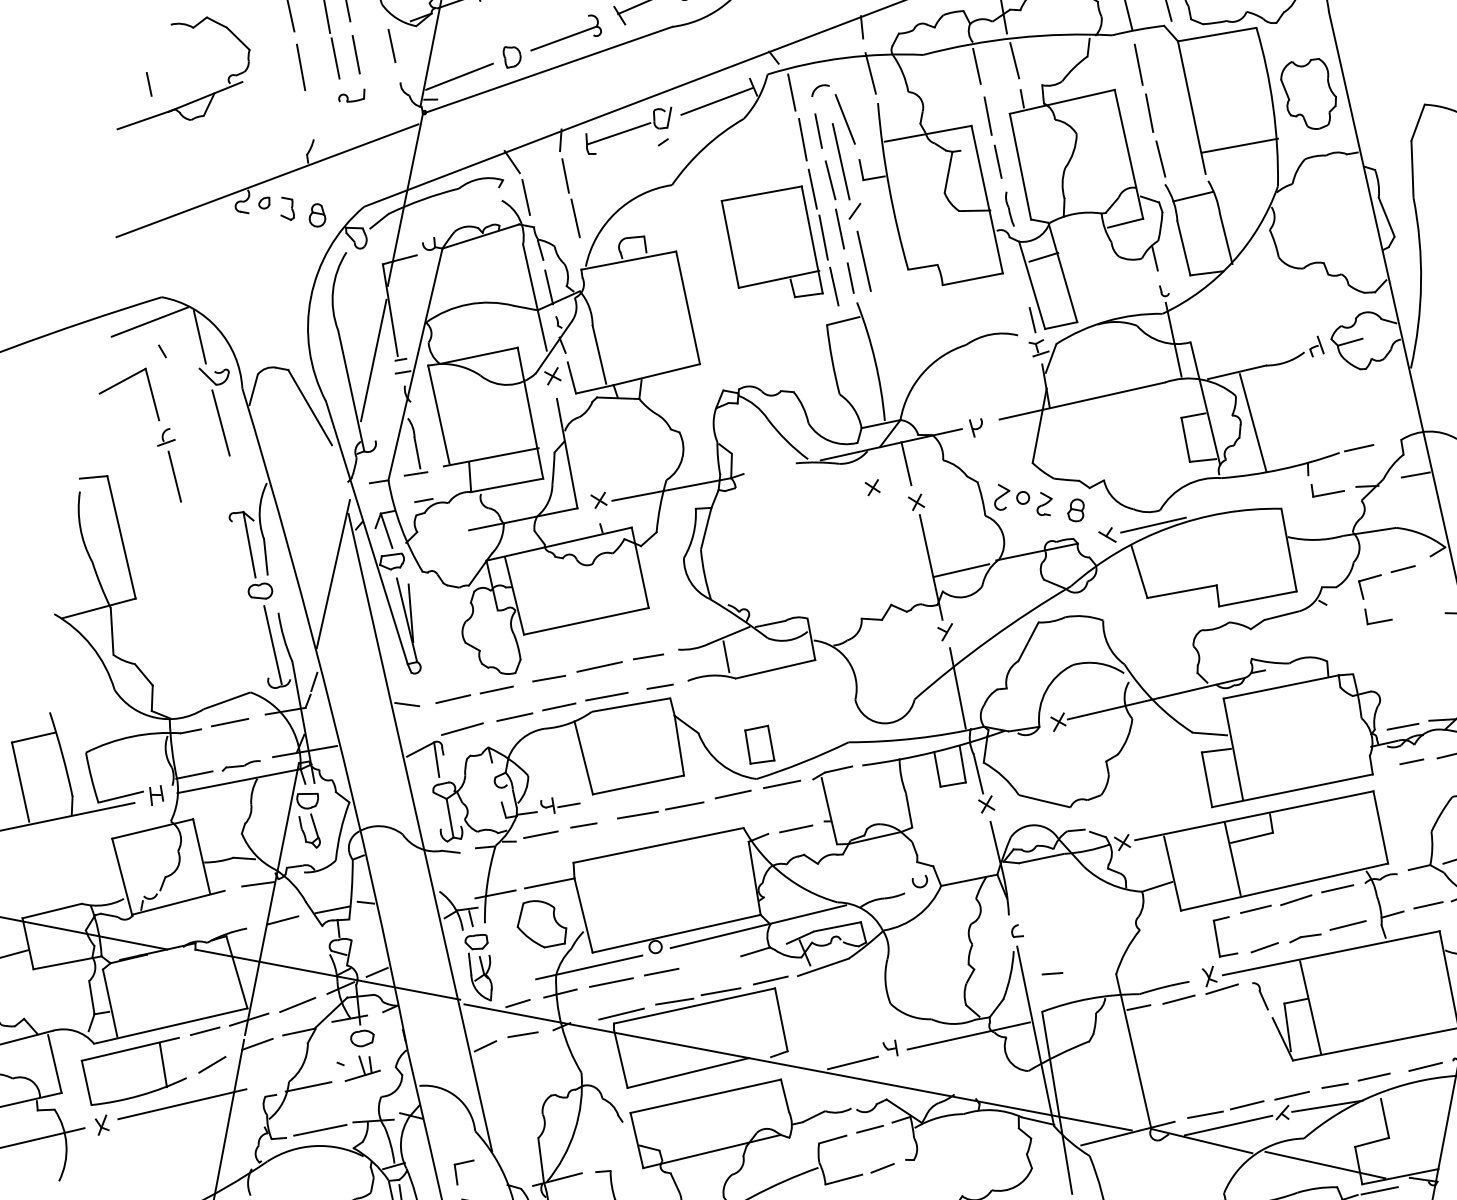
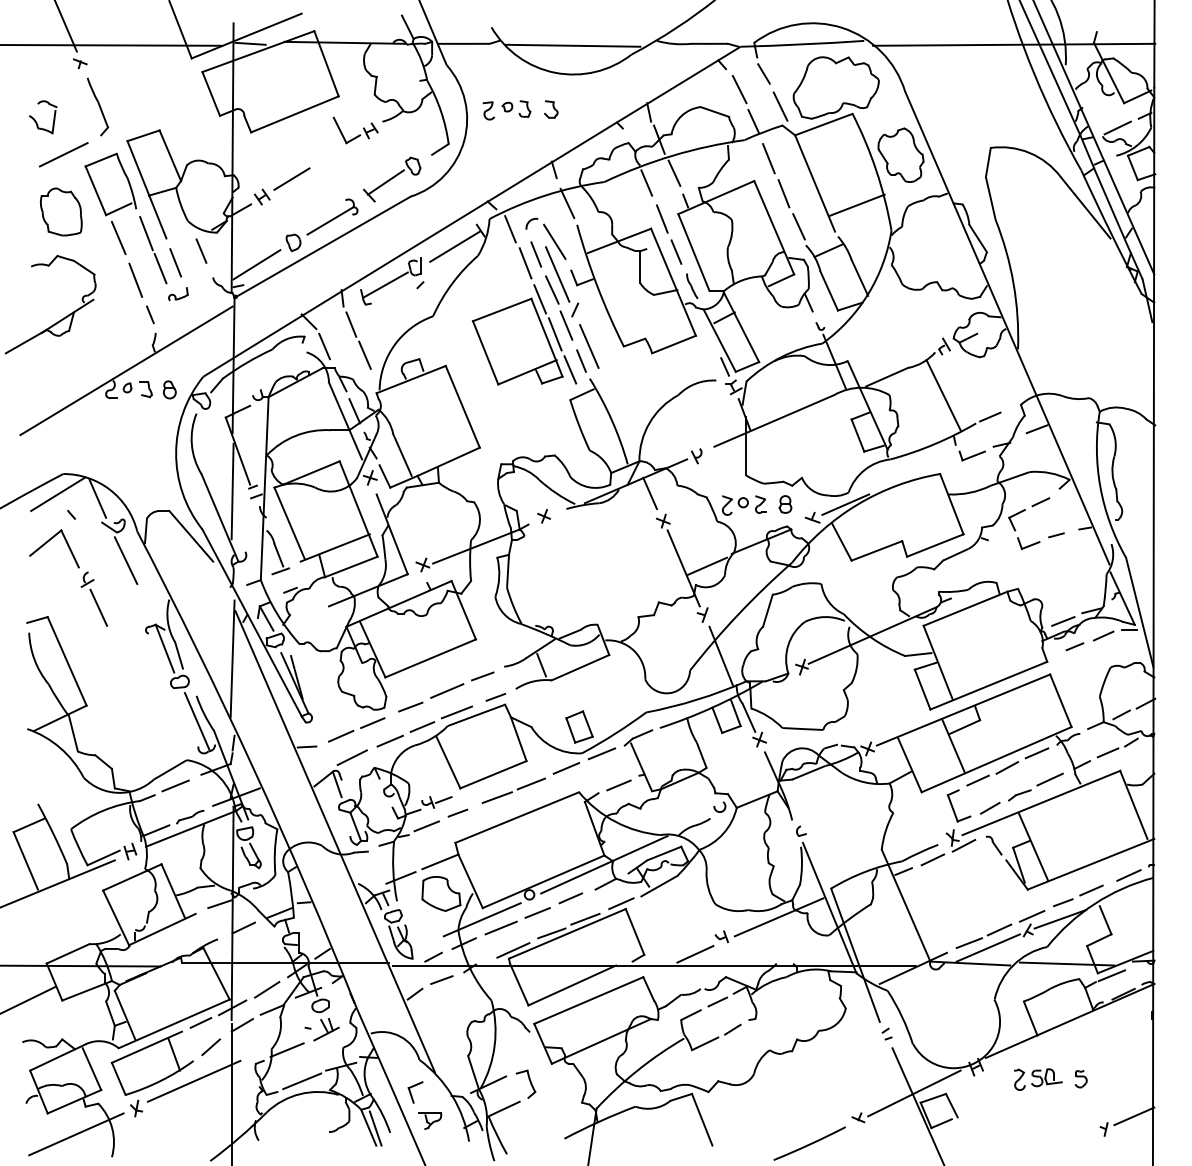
line: (149, 83) -> (150, 314), moved
line: (1253, 423) -> (943, 395), moved
part: (871, 487) -> (543, 516), moved
line: (707, 961) -> (570, 898), added
line: (1052, 973) -> (1056, 535), moved

